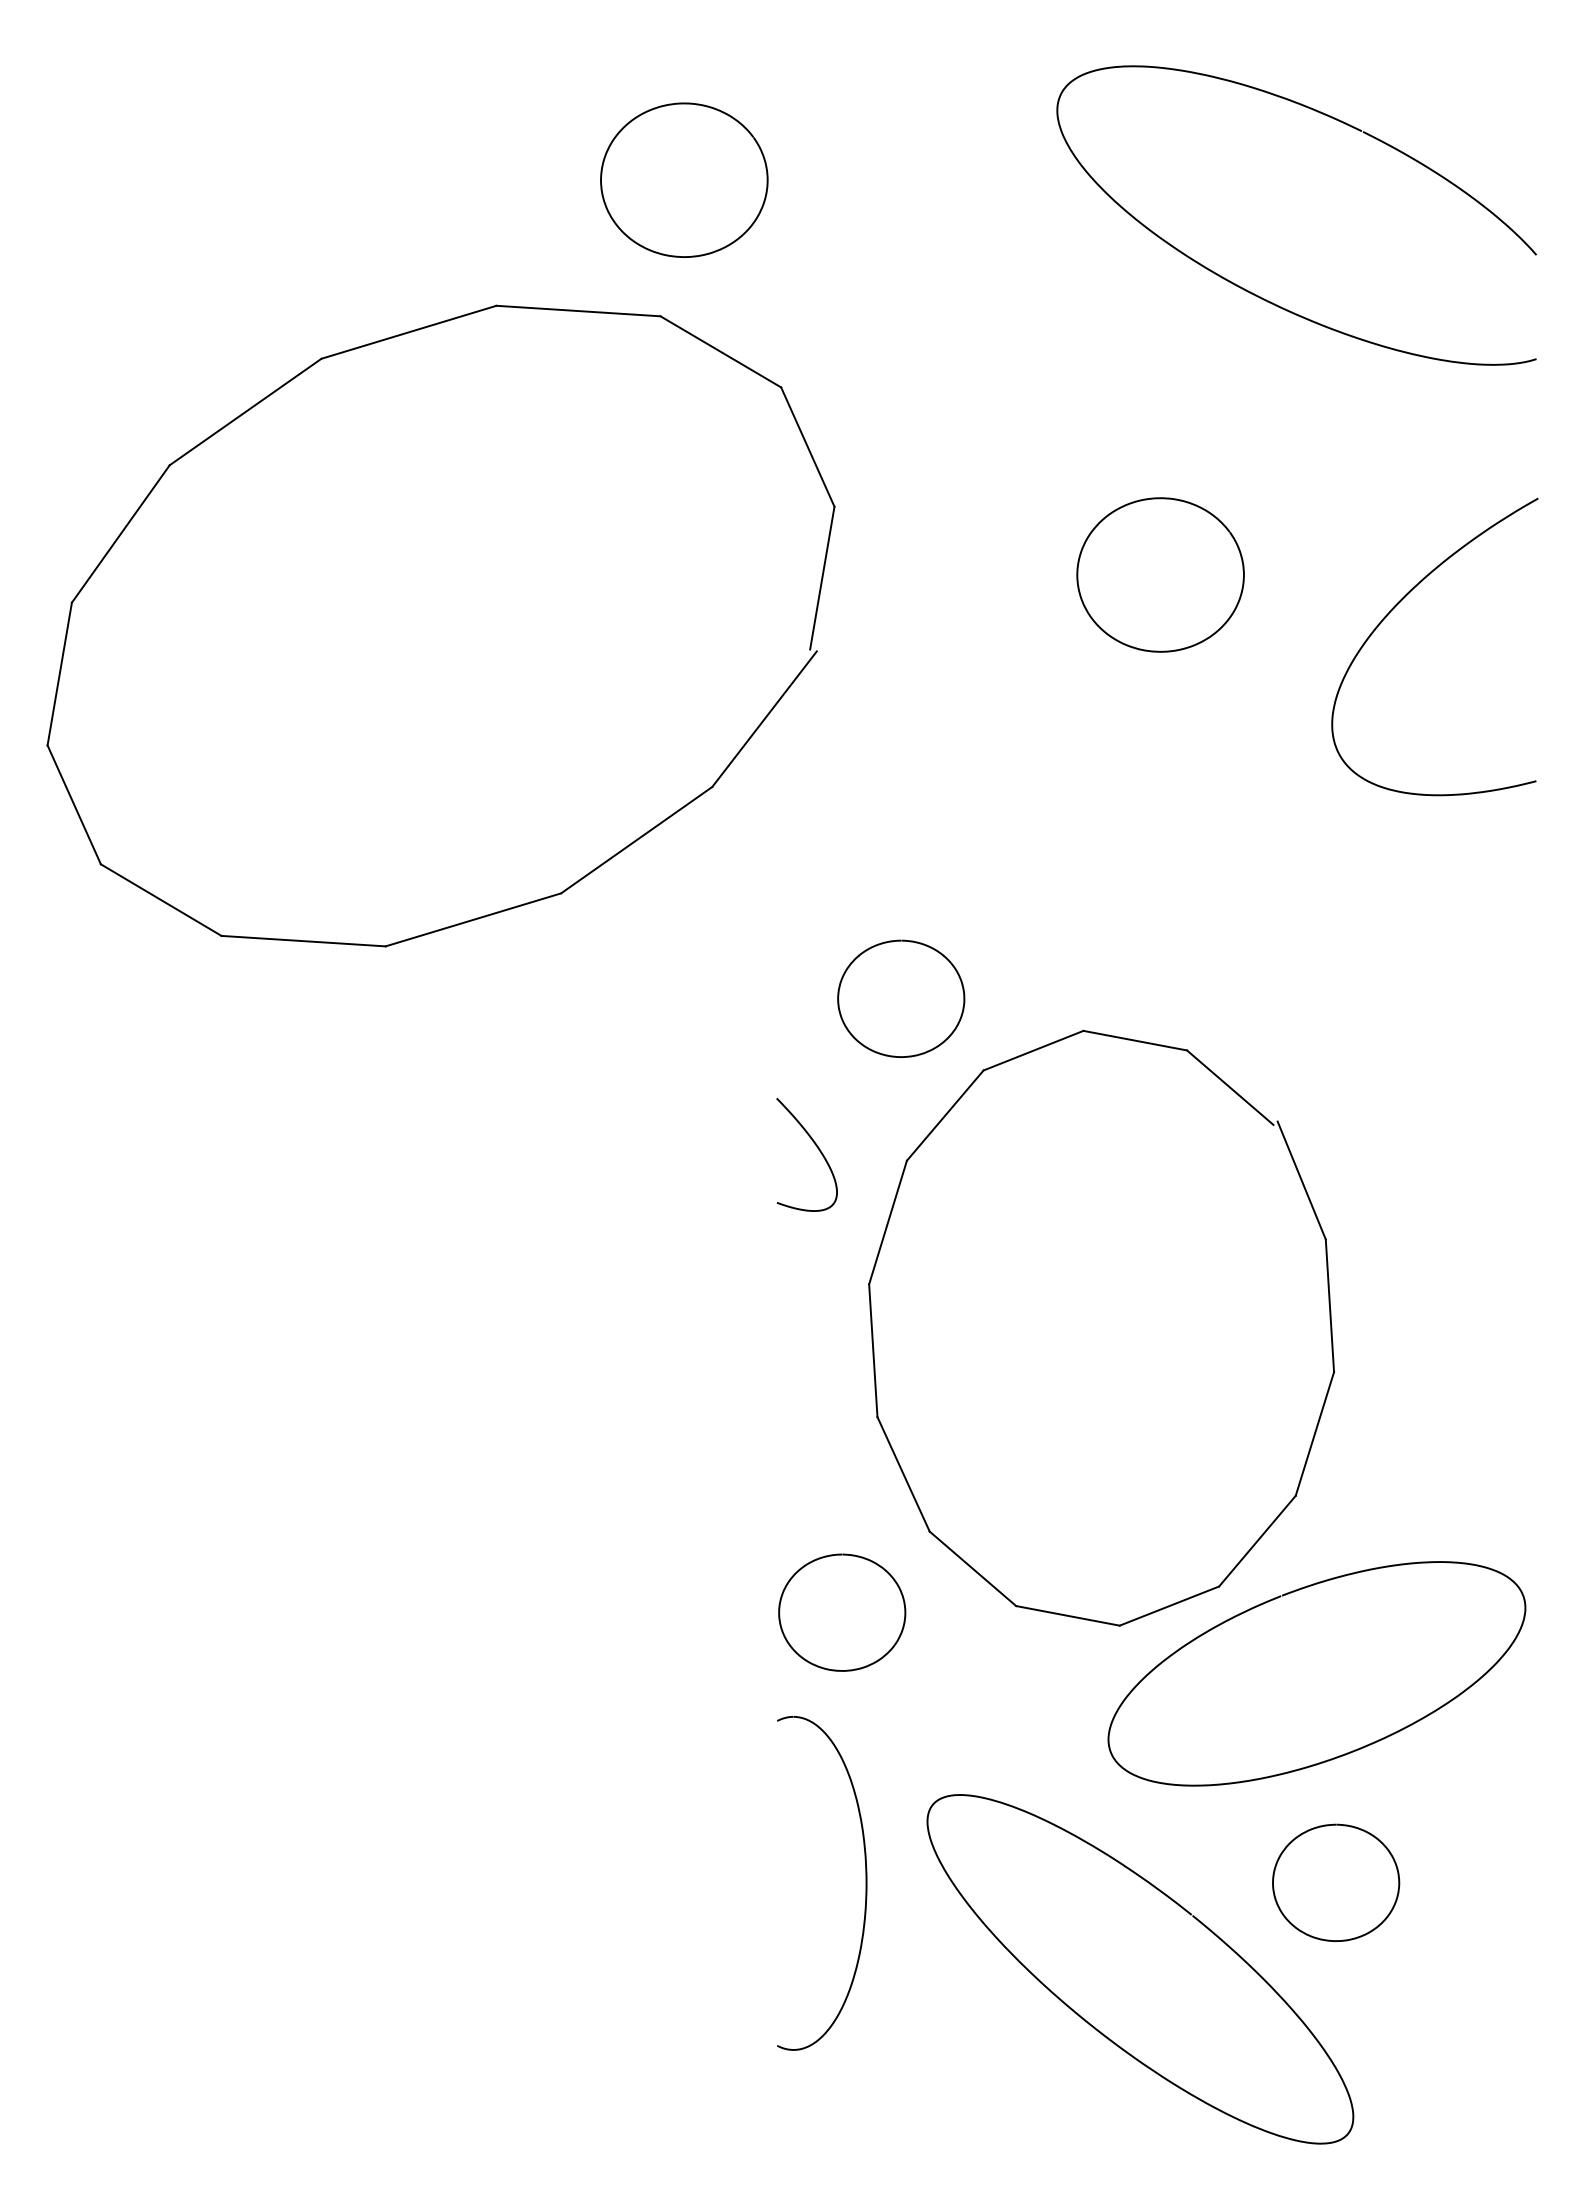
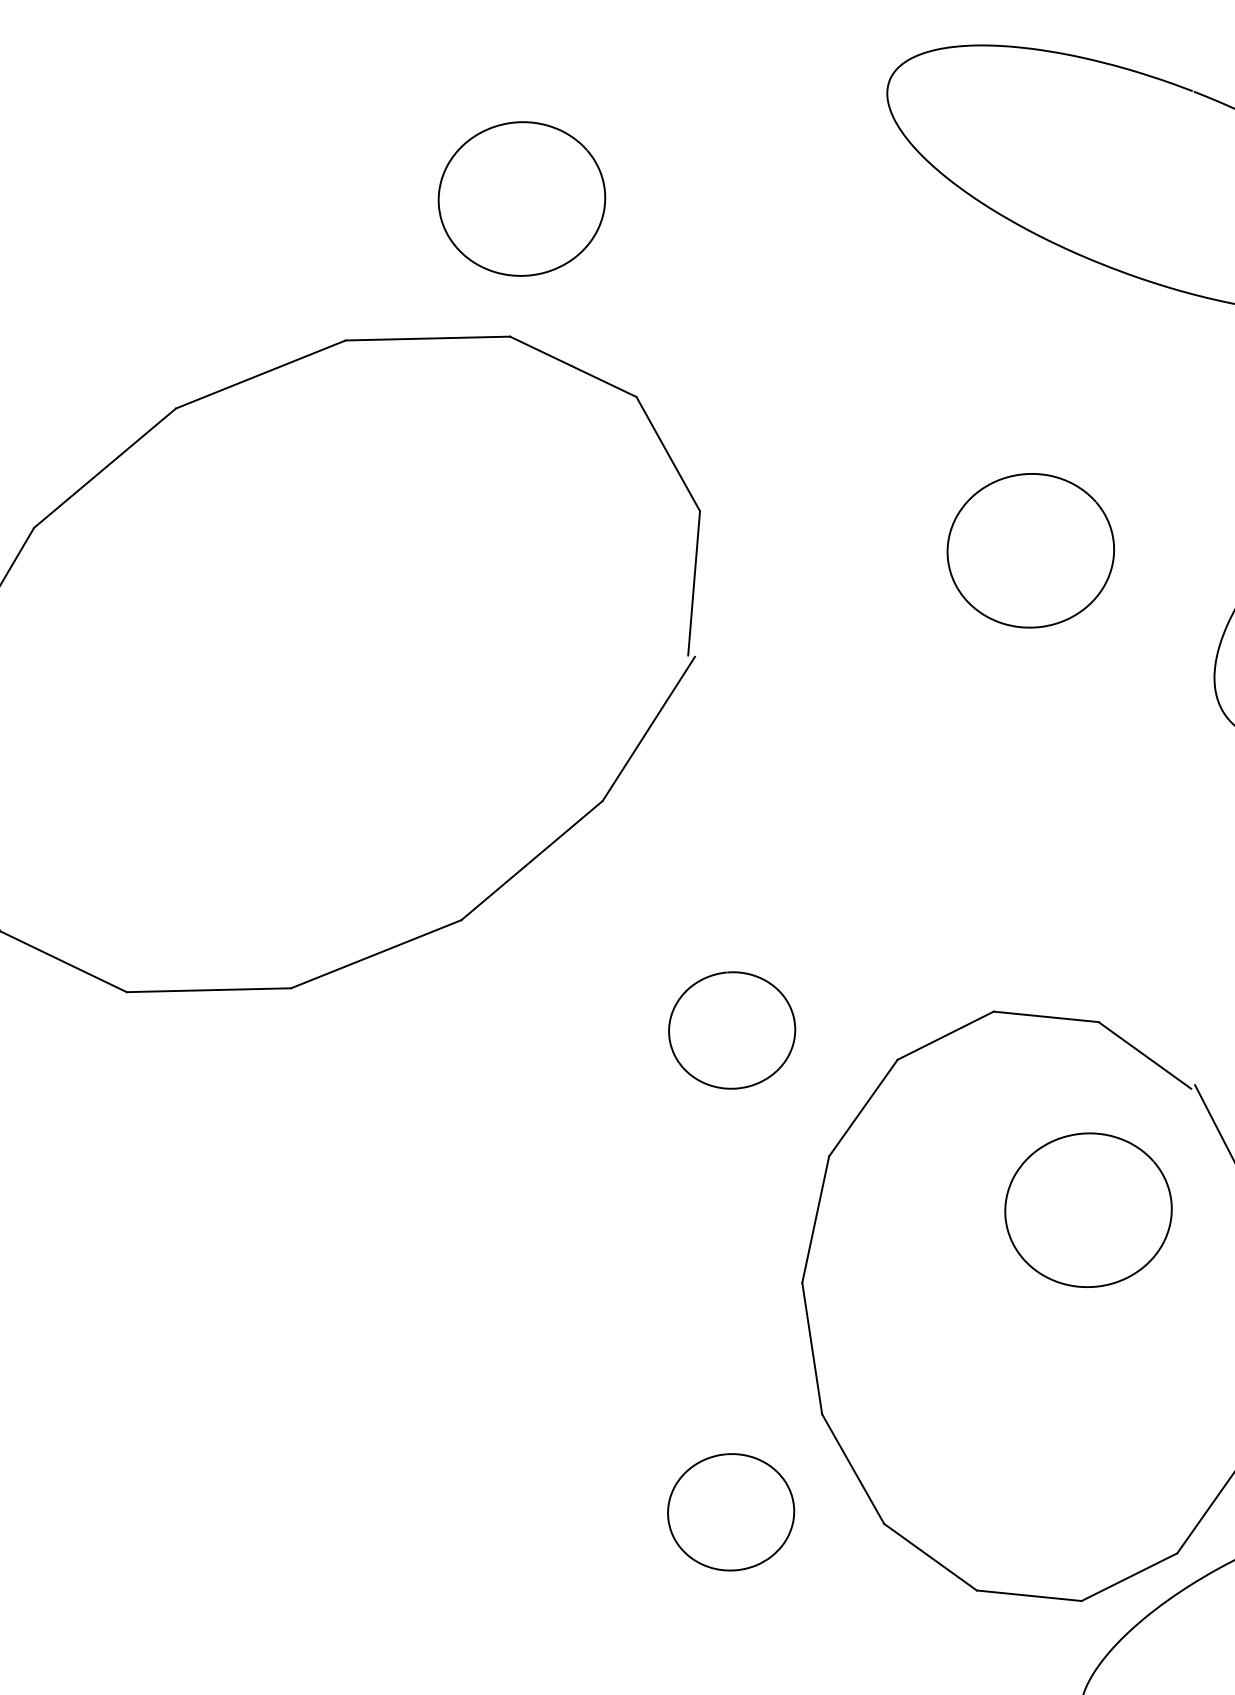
part: (901, 998) -> (732, 1030), moved
curve: (816, 1147) -> (737, 1151), removed
curve: (1160, 1161) -> (1081, 1135), added
curve: (851, 1556) -> (735, 1455), moved

